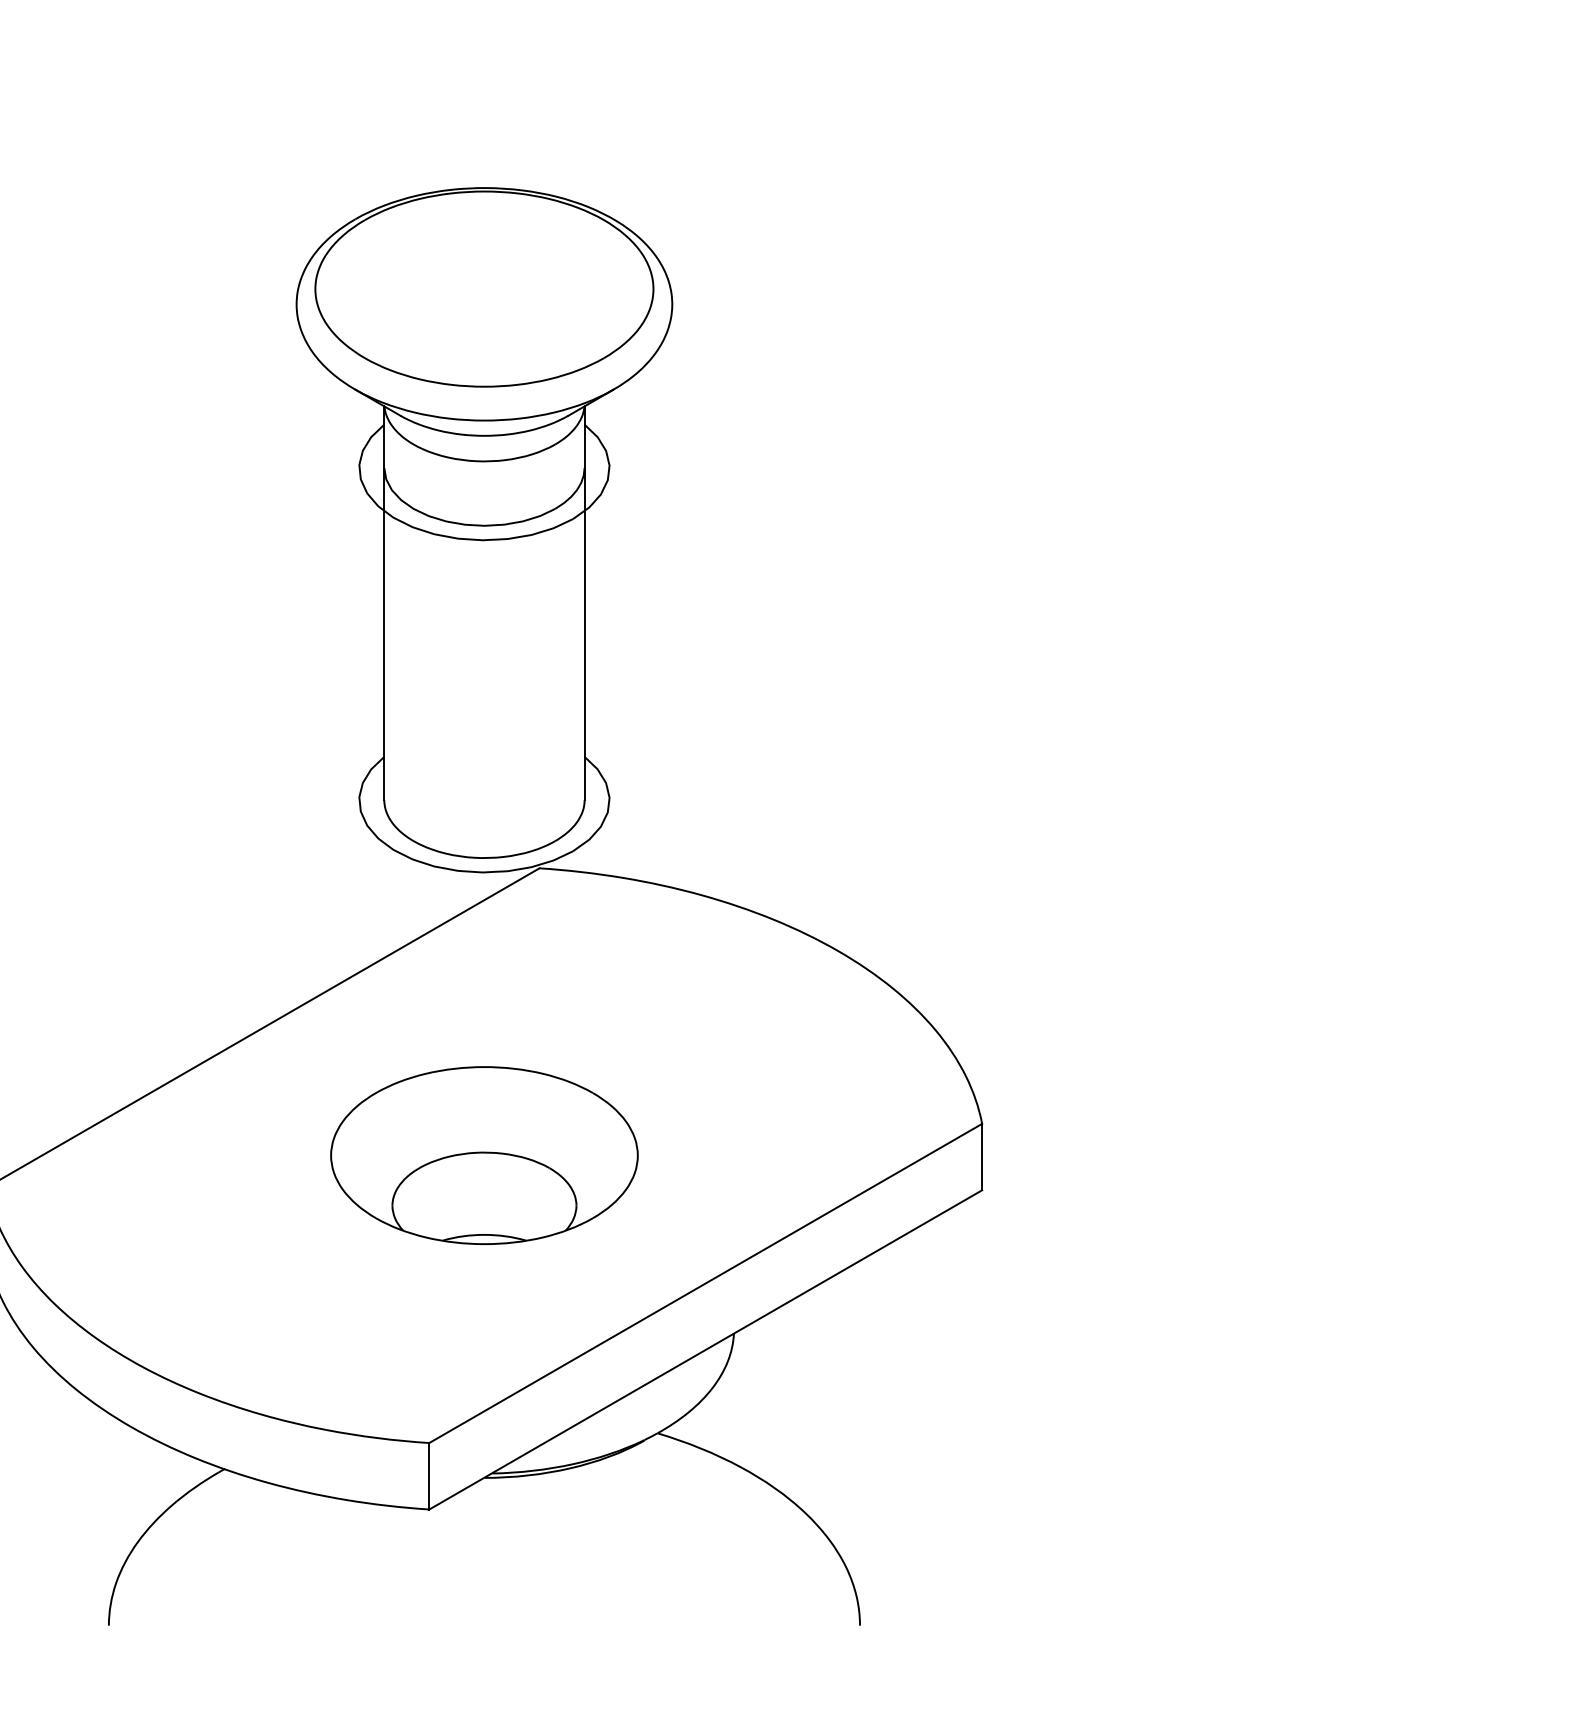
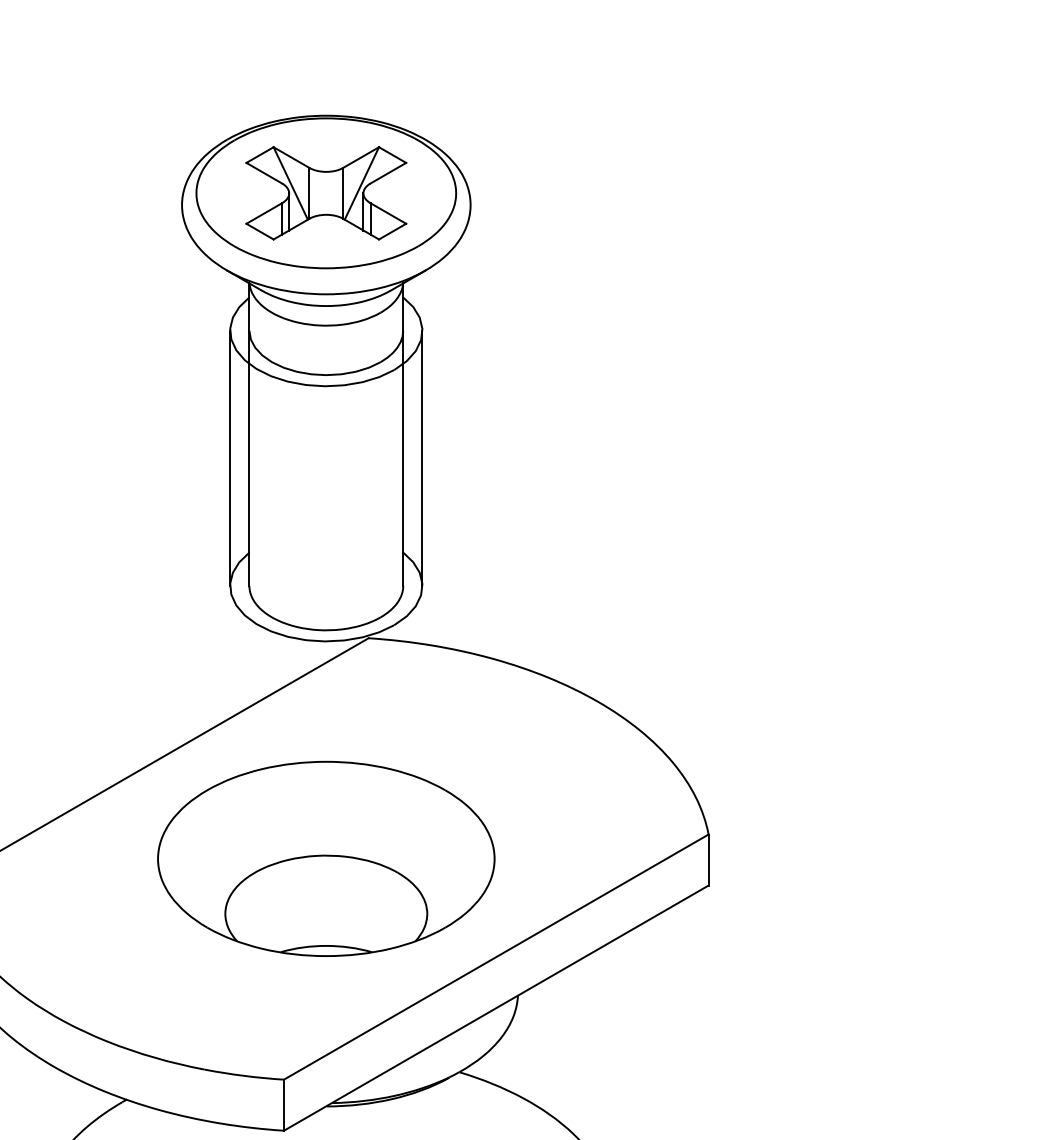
part: (484, 289) -> (326, 193), added
line: (359, 634) -> (230, 458), added
line: (609, 634) -> (422, 458), added
part: (484, 1155) -> (326, 858), size x1.43

